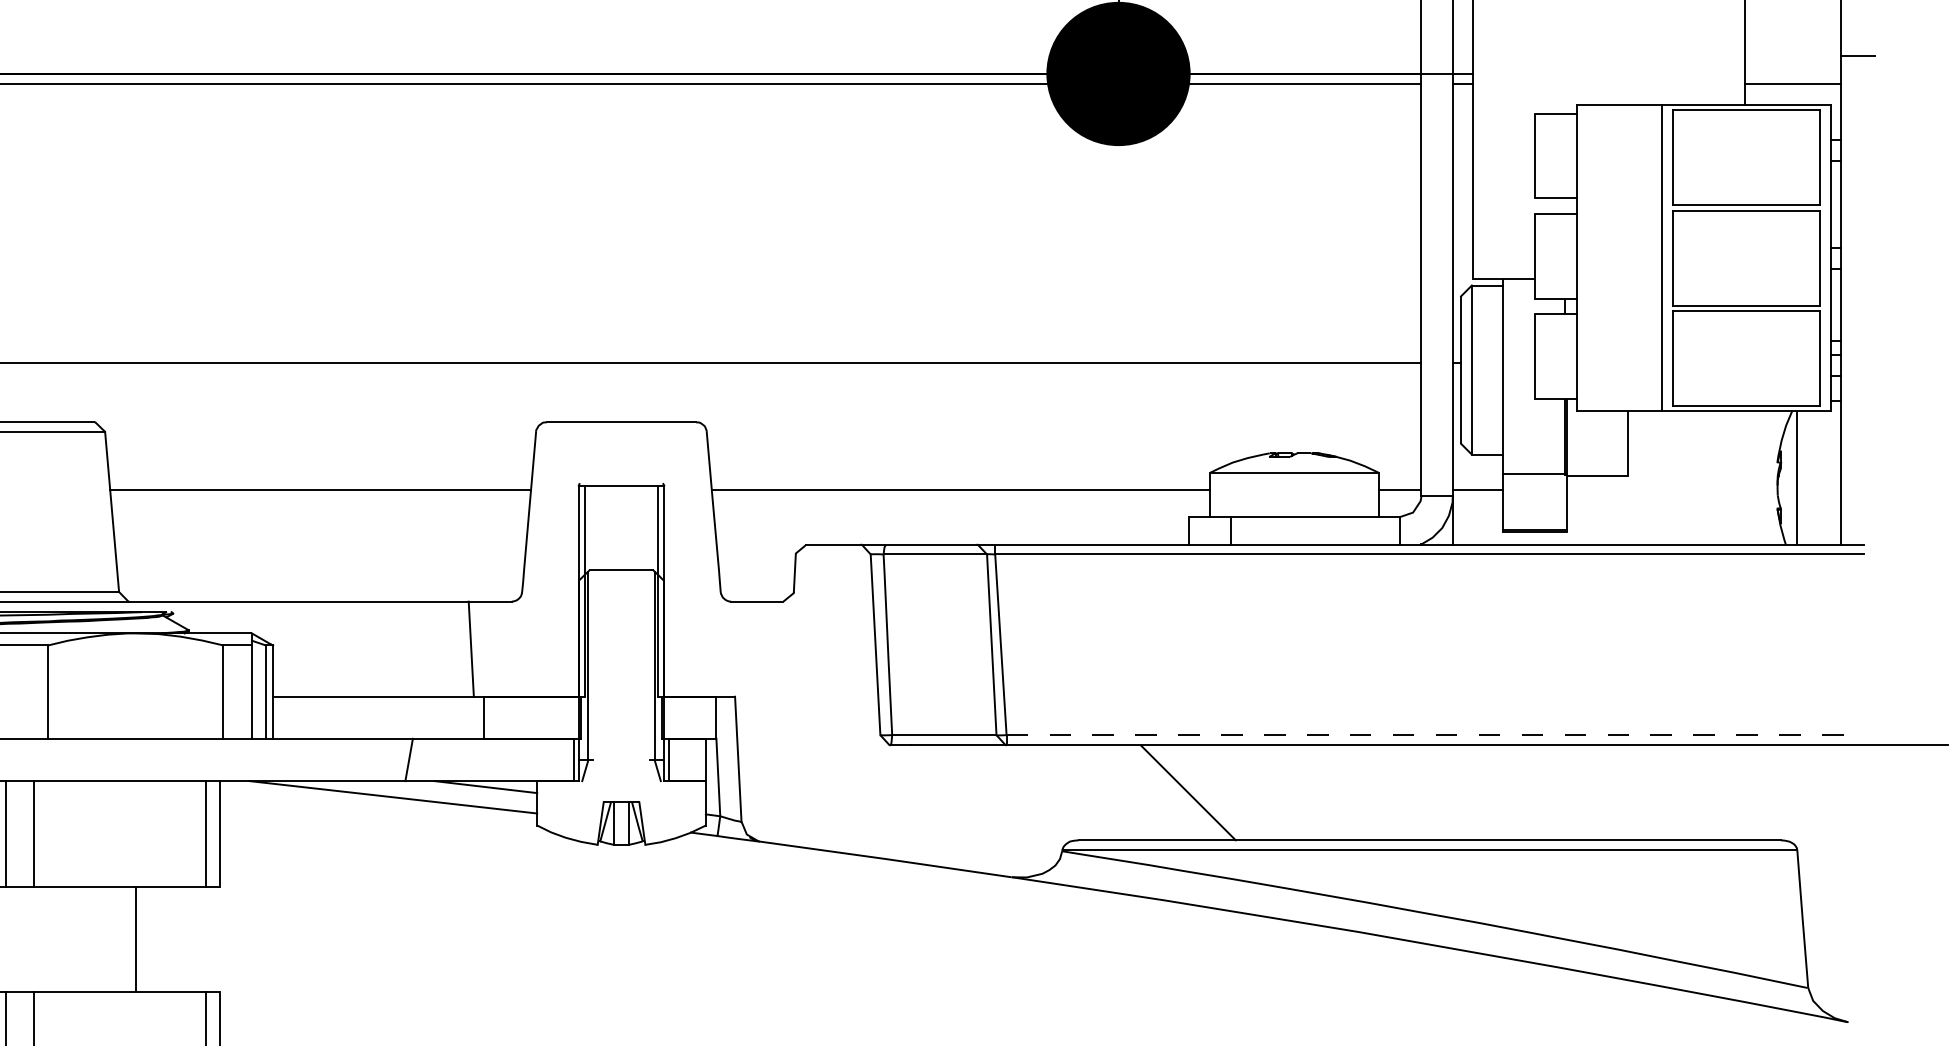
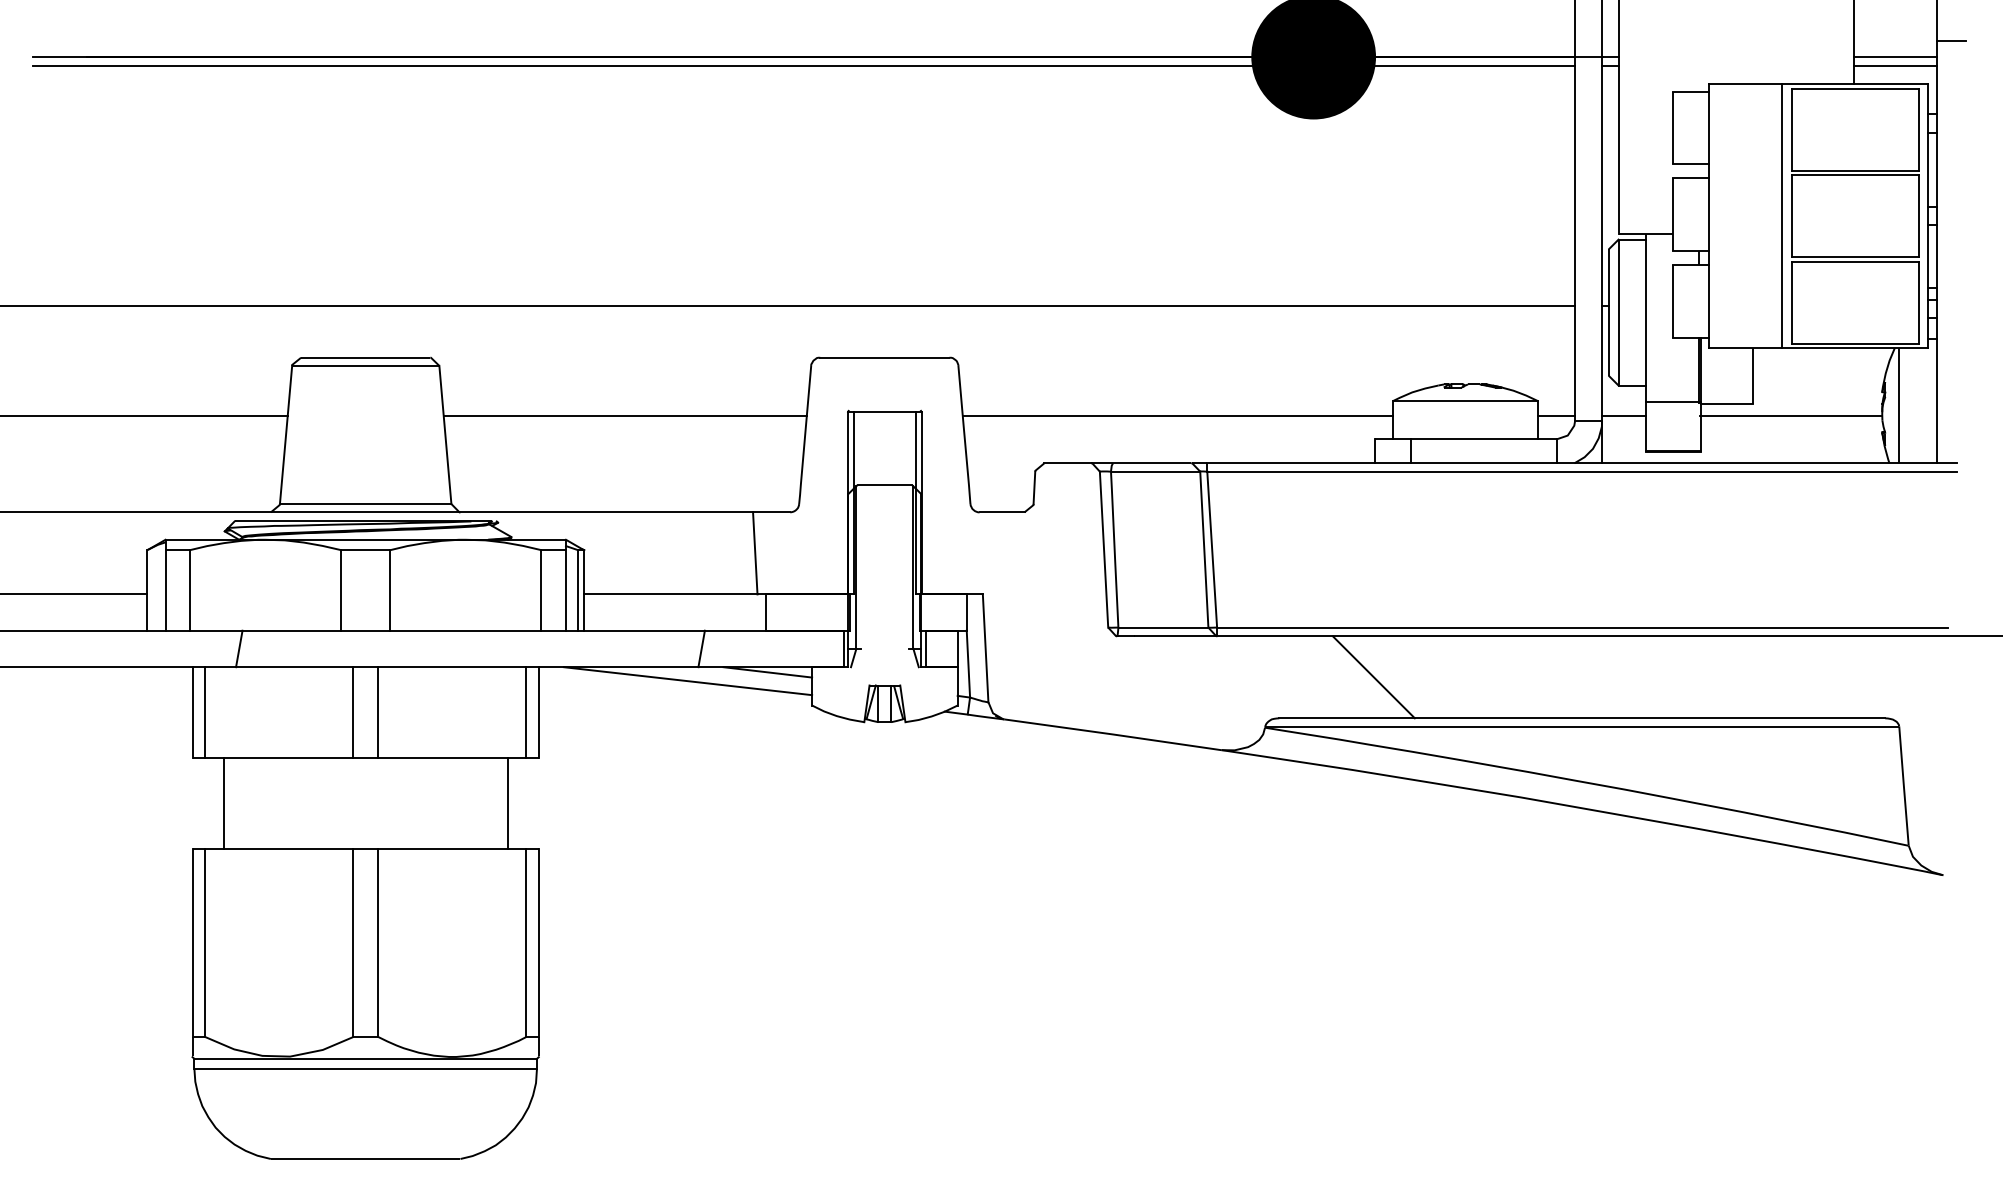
line: (1792, 74) -> (1895, 57), added
line: (1672, 489) -> (1791, 415), added
line: (1430, 735) -> (1582, 627), dashed -> solid
line: (135, 939) -> (507, 803), moved

